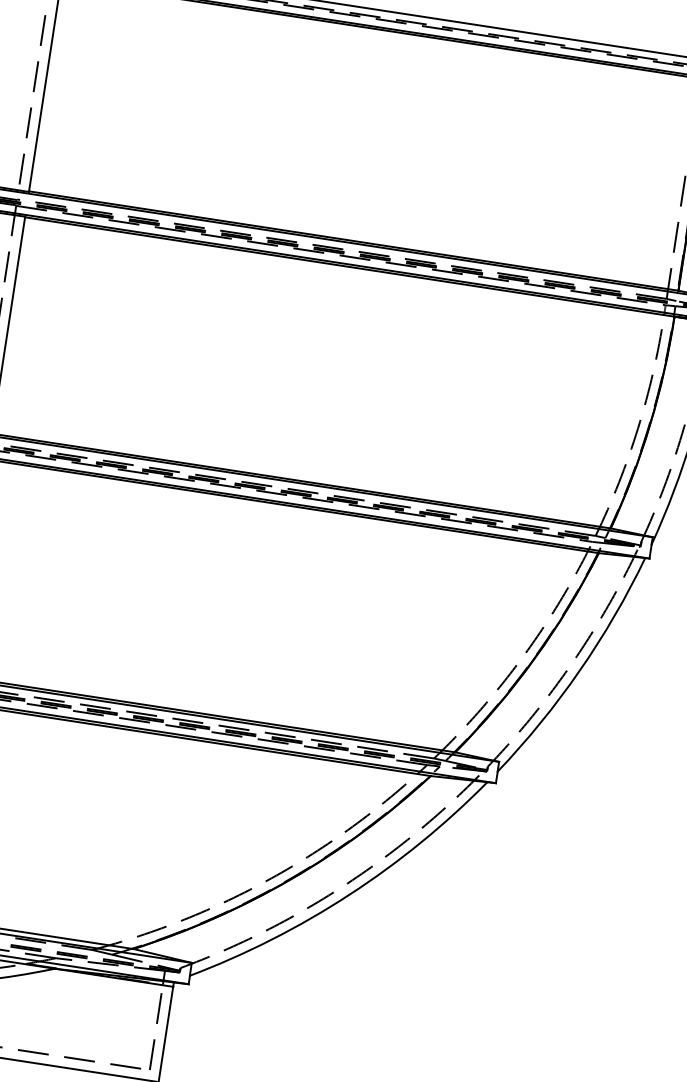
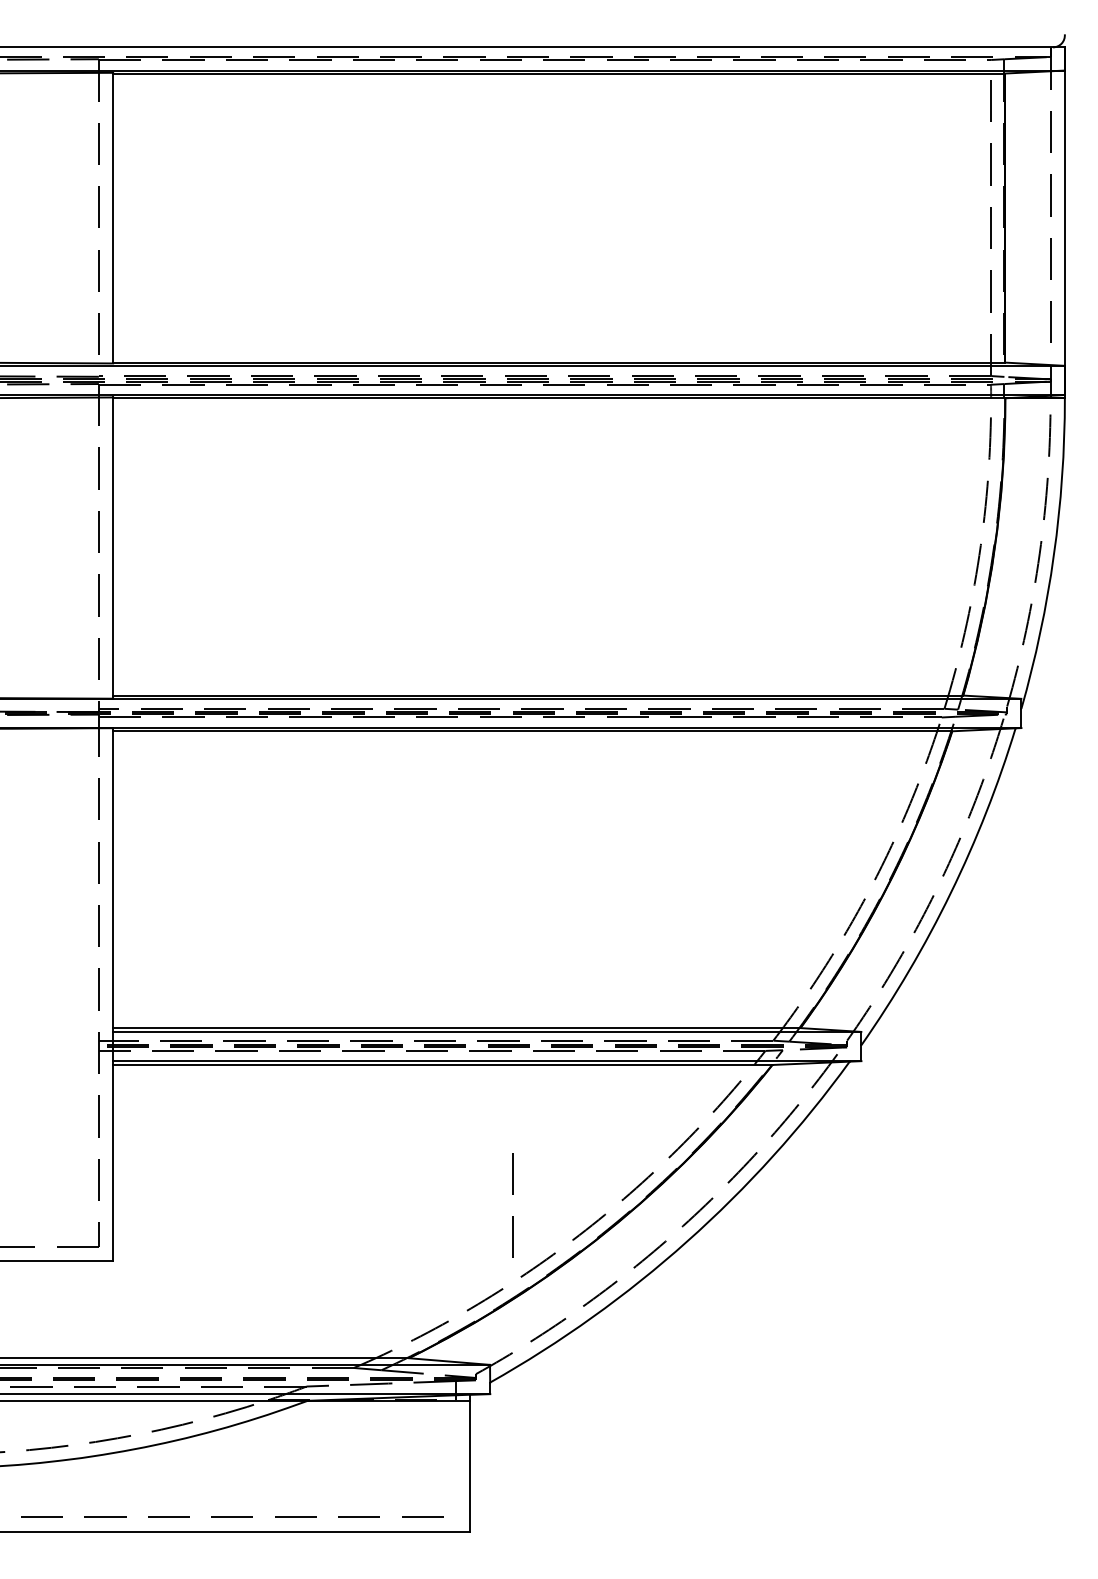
line: (156, 1023) -> (512, 1194), moved

